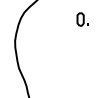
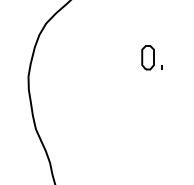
part: (82, 19) -> (151, 57), moved

